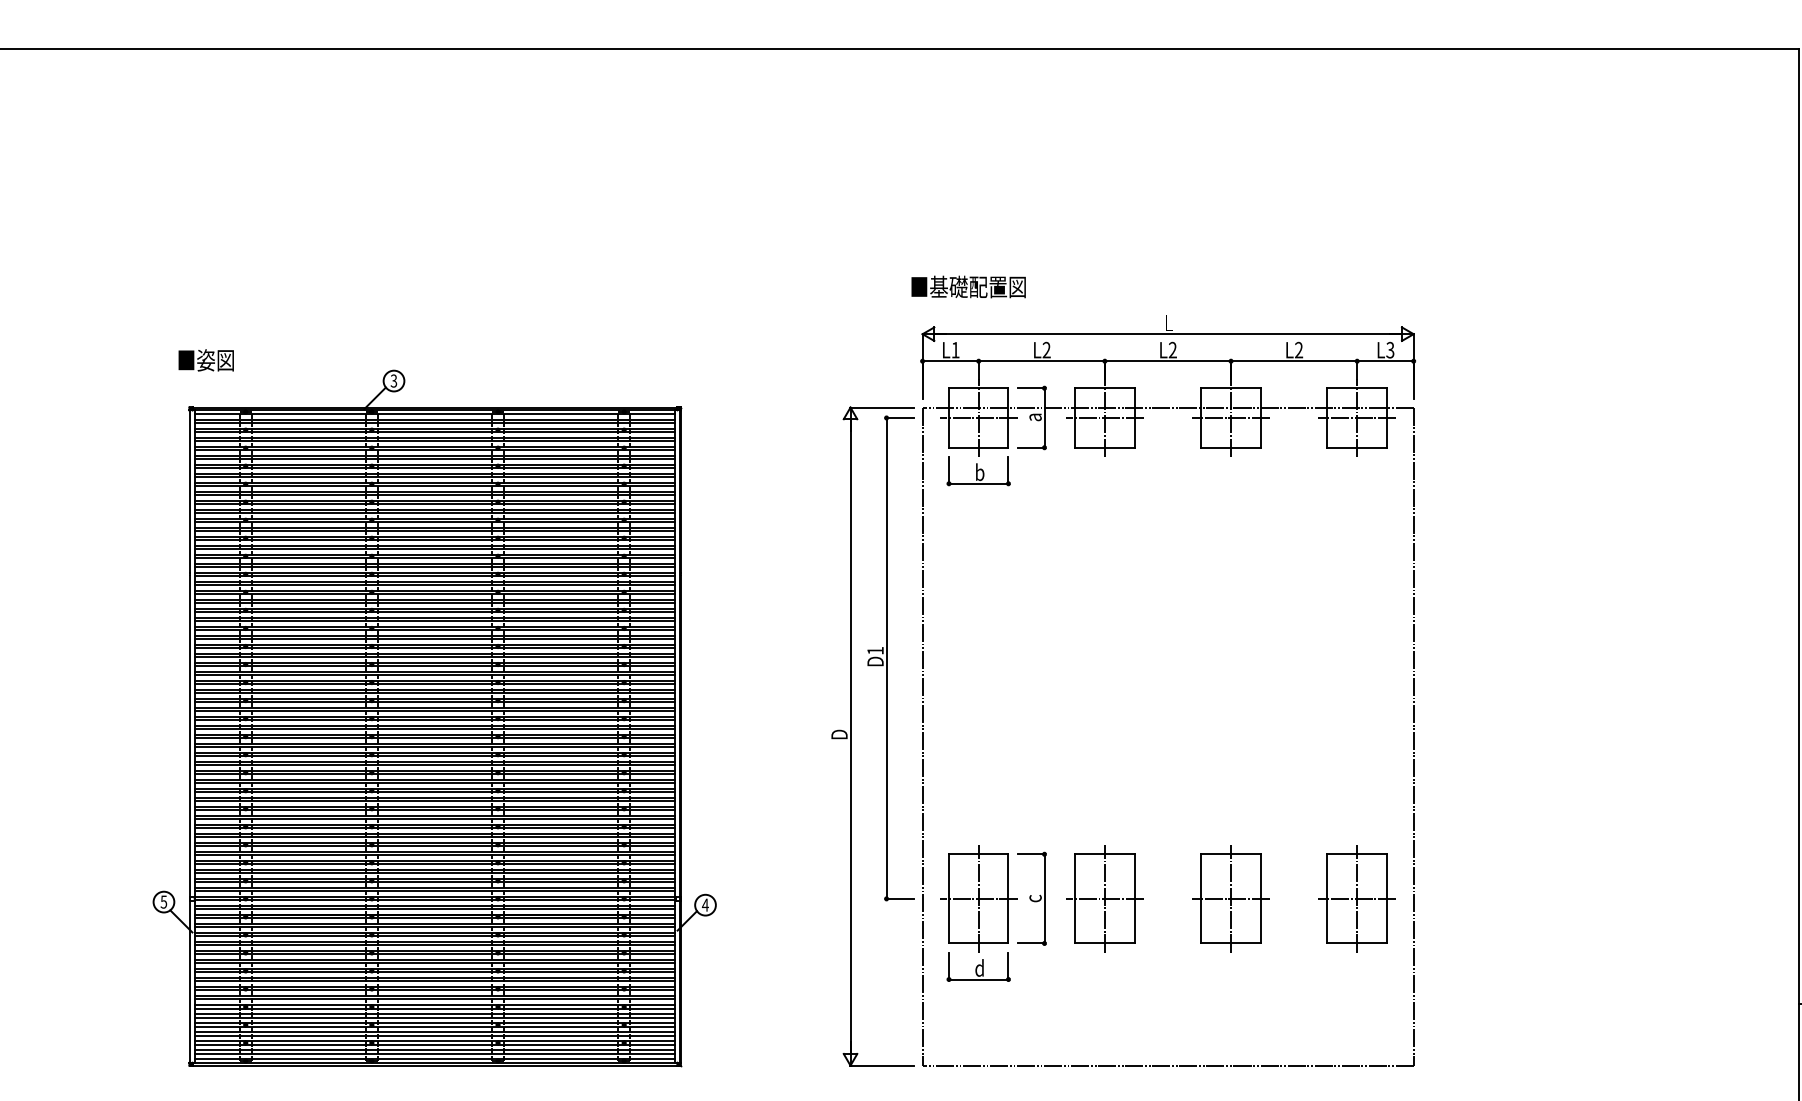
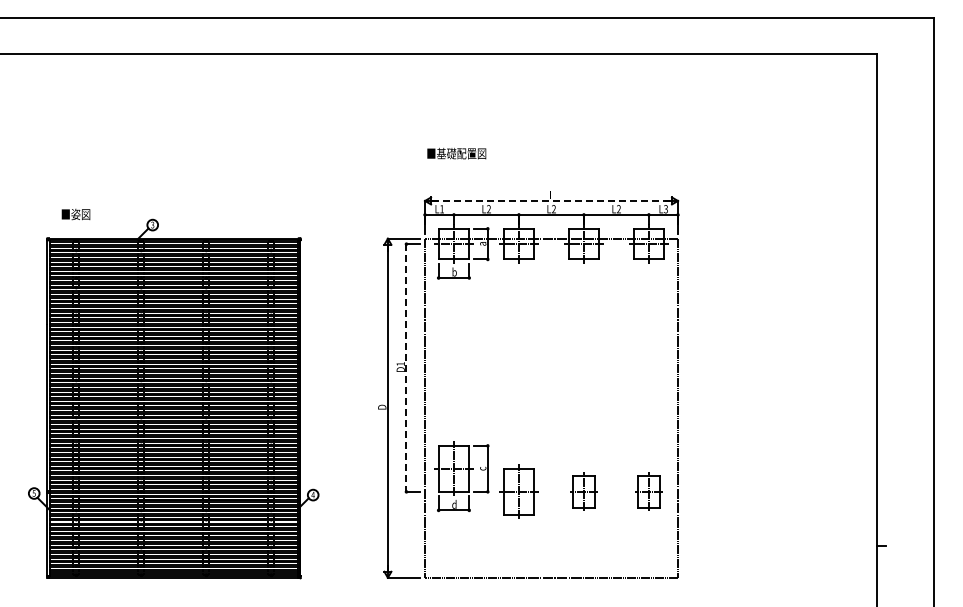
text: (968, 286) -> (456, 153), moved
line: (1168, 333) -> (551, 200), solid -> dashed
text: (205, 360) -> (75, 214), moved
line: (886, 659) -> (406, 368), solid -> dashed
part: (1230, 898) -> (583, 491), size x0.7
part: (1356, 898) -> (648, 491), size x0.7
part: (993, 913) -> (461, 476), moved

